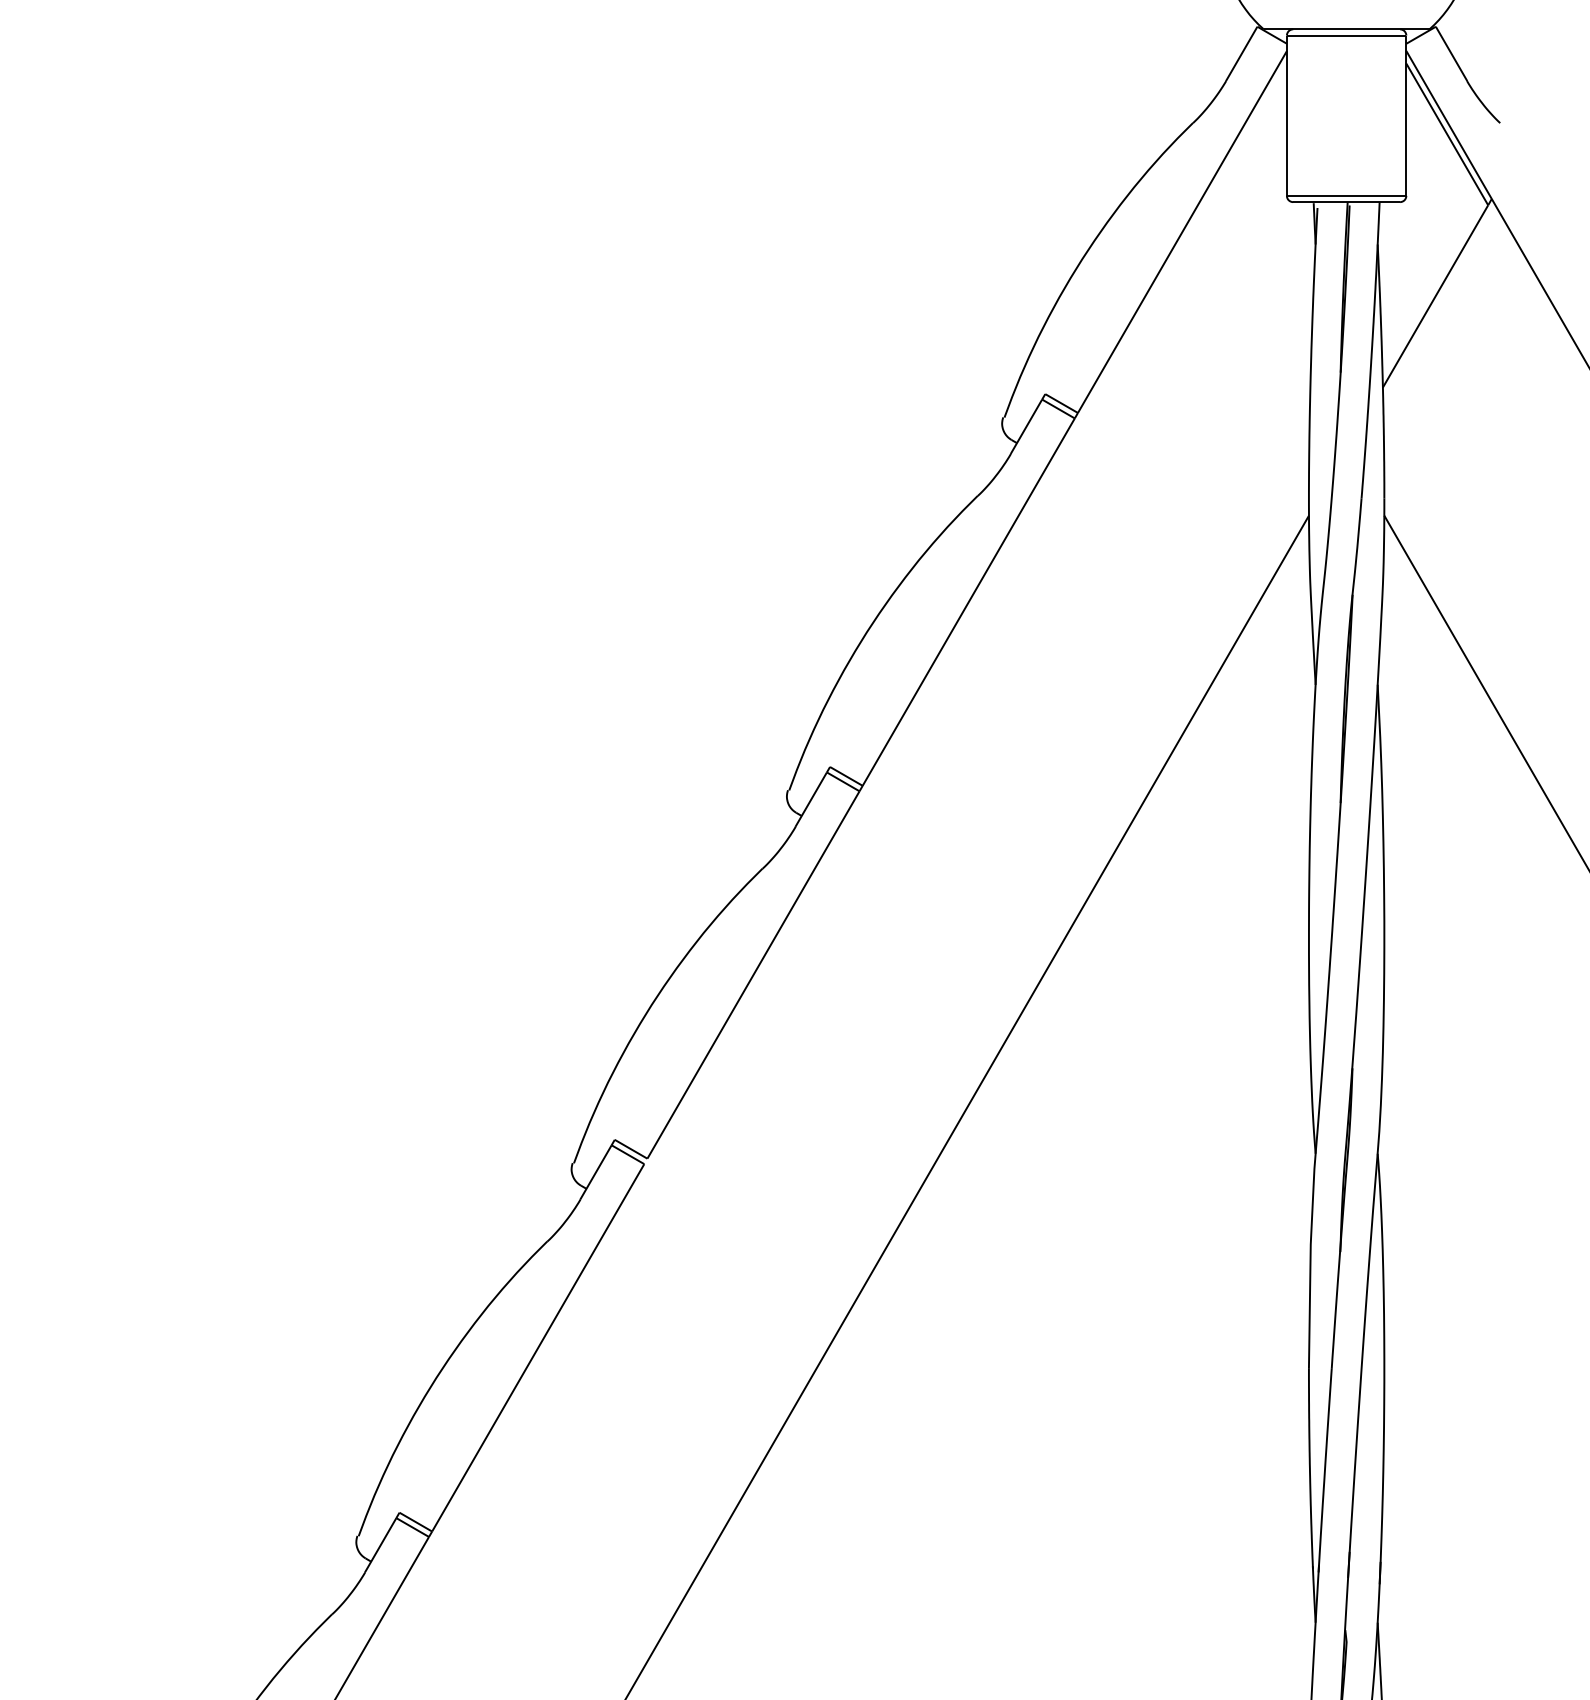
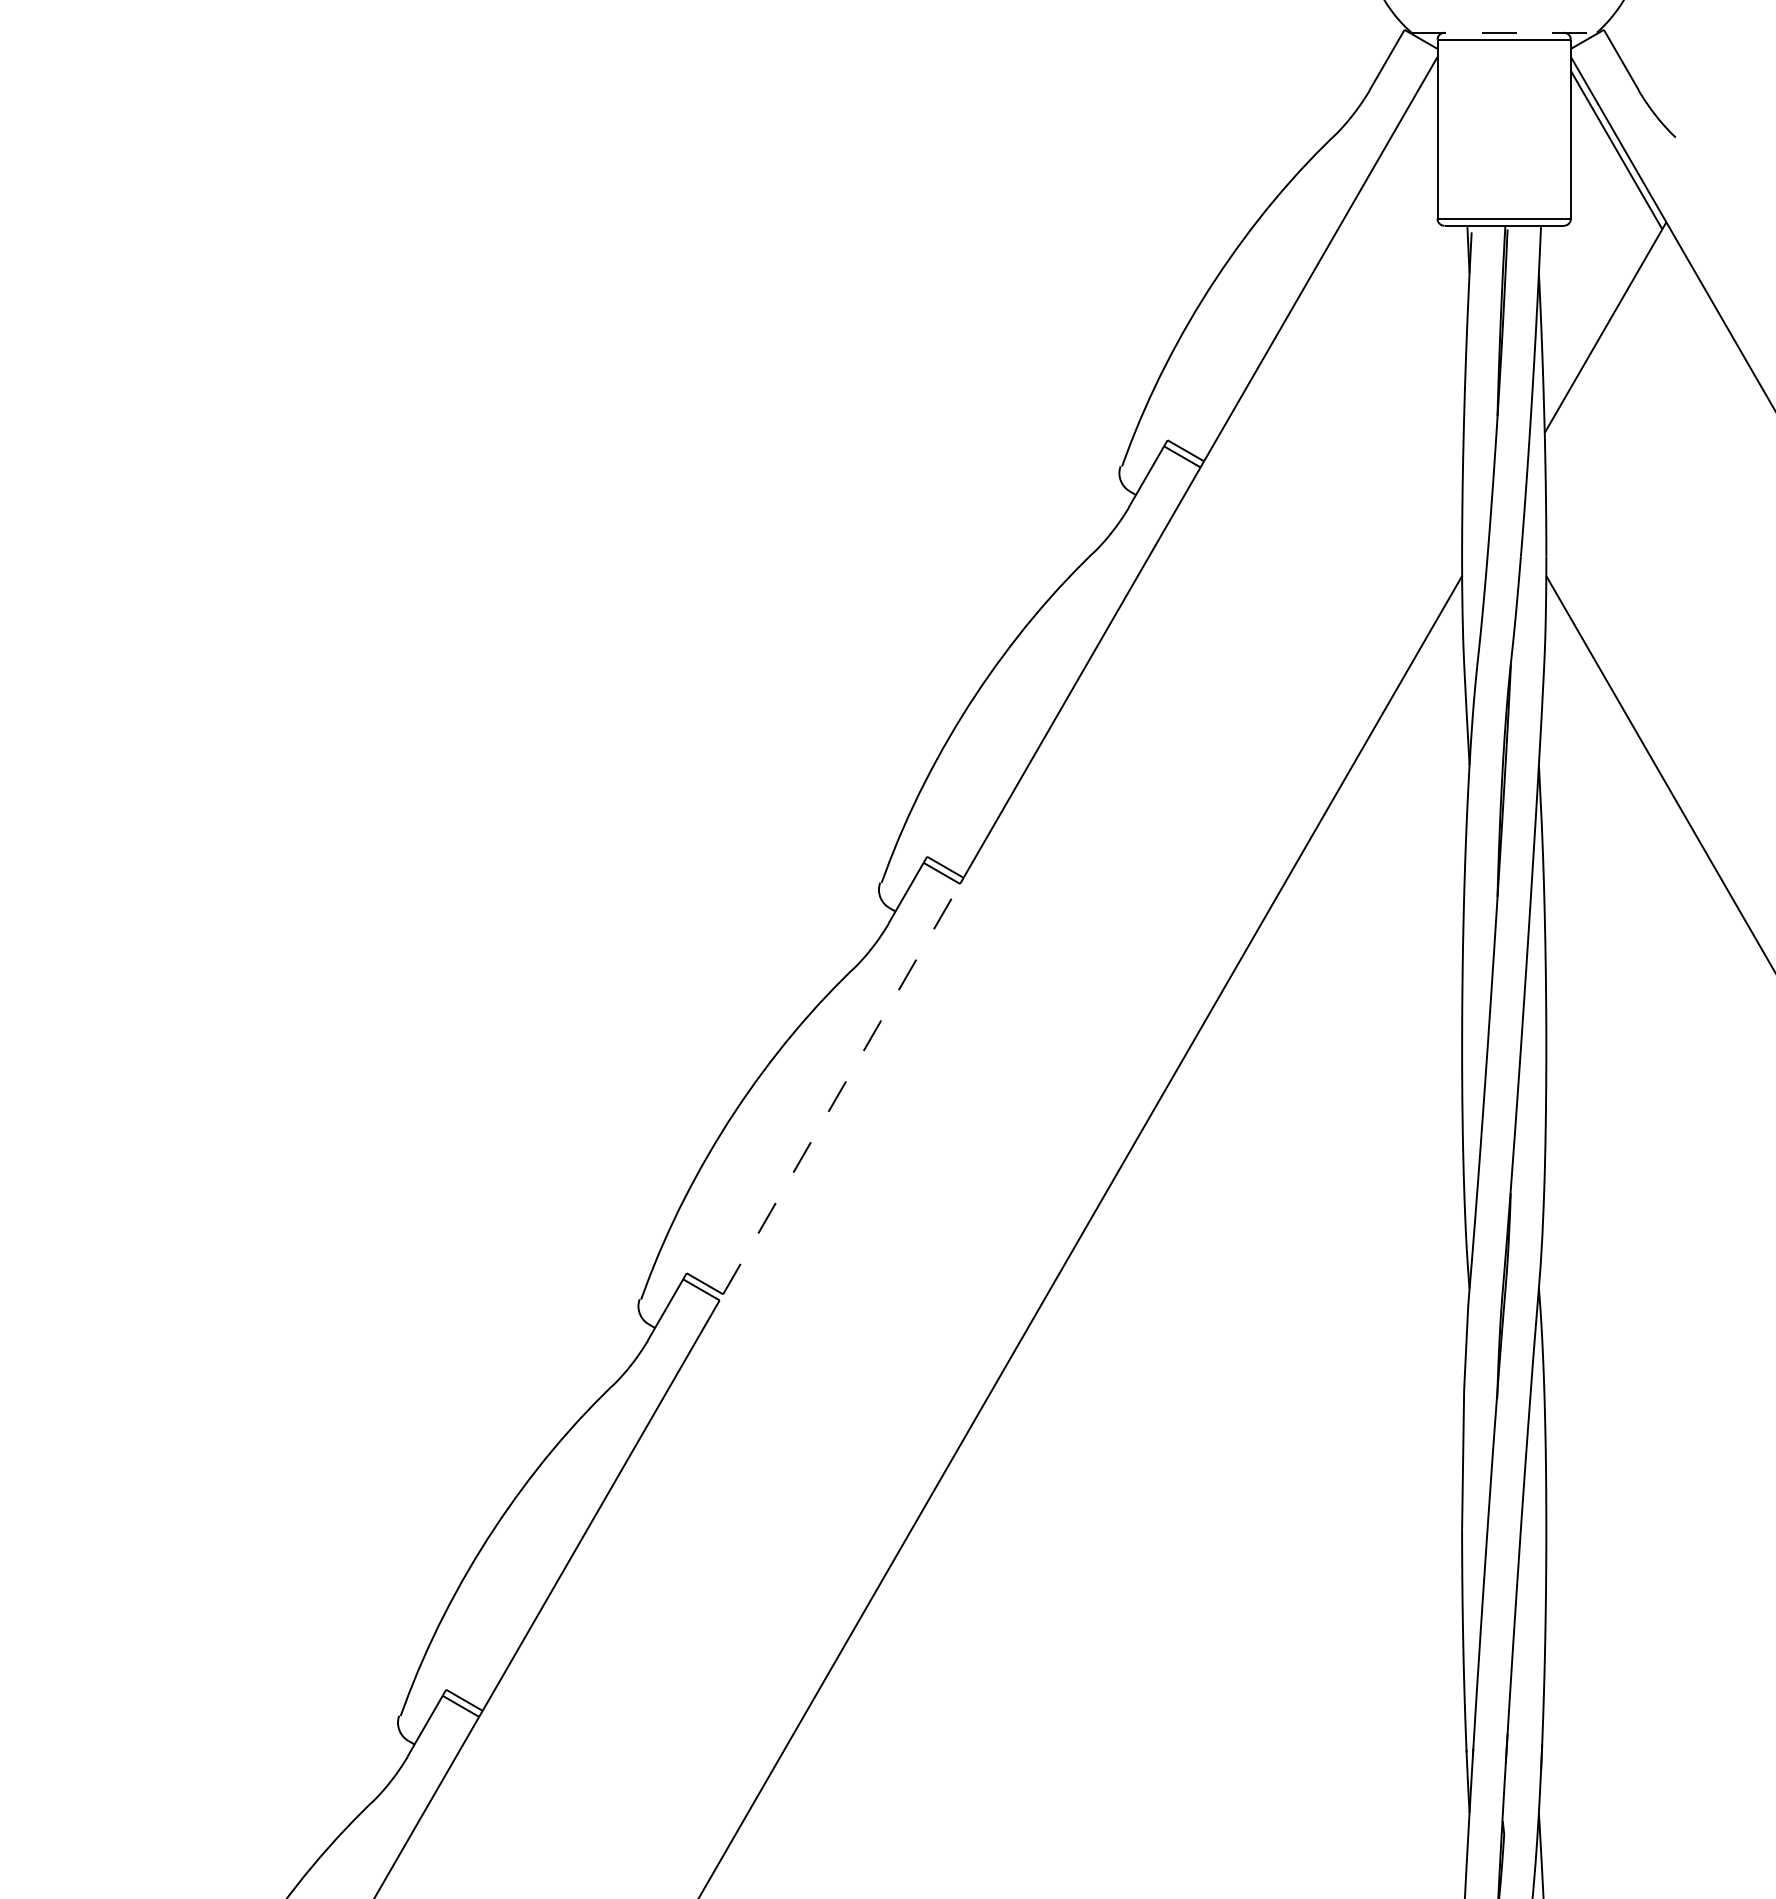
line: (1346, 29) -> (1504, 32), solid -> dashed
line: (753, 975) -> (841, 1089), solid -> dashed

